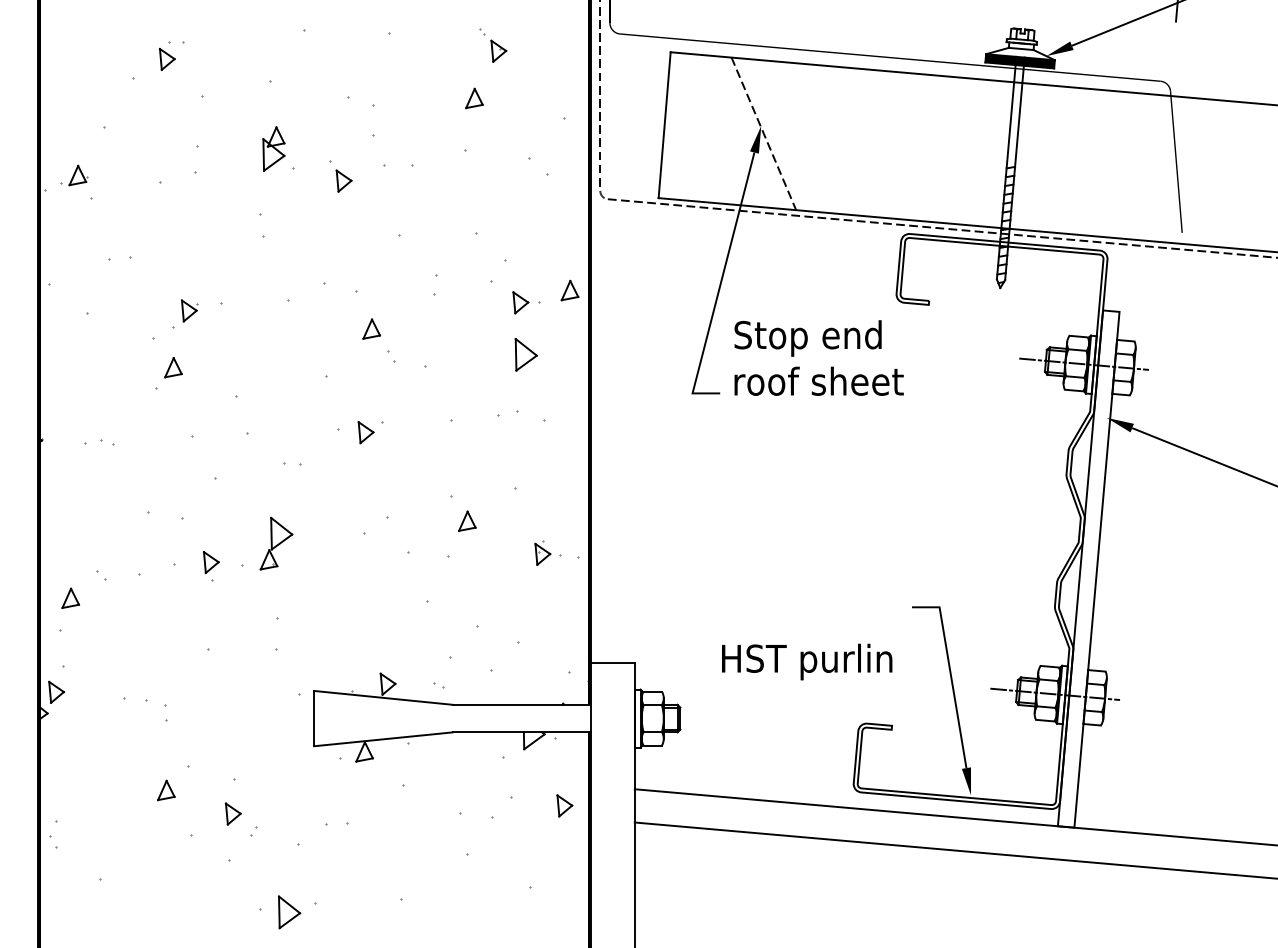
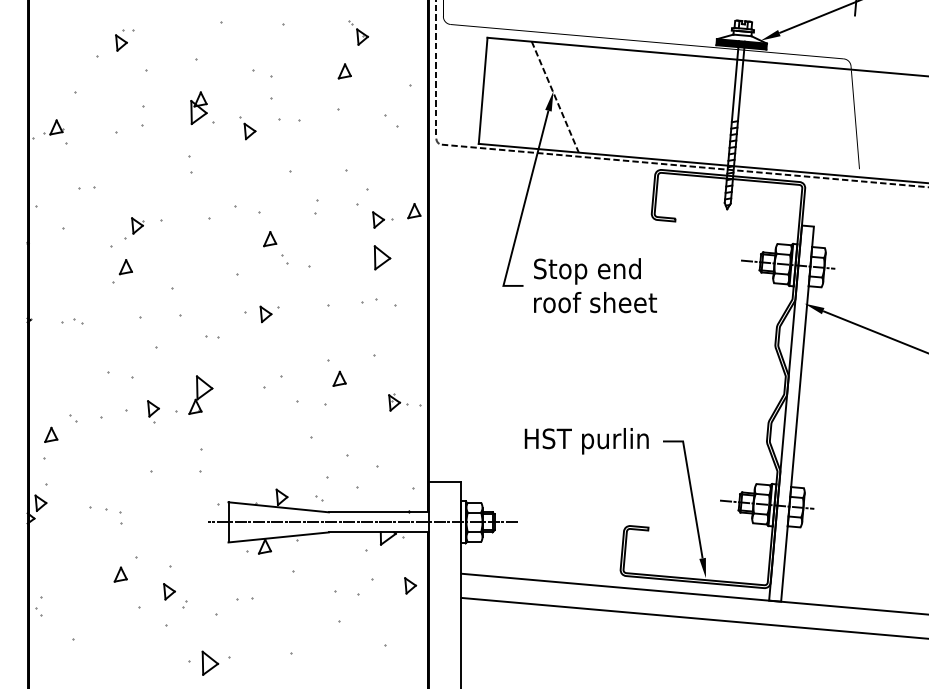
text: (818, 357) -> (595, 285), moved
text: (807, 661) -> (587, 440), moved
line: (498, 718) -> (362, 522), added

